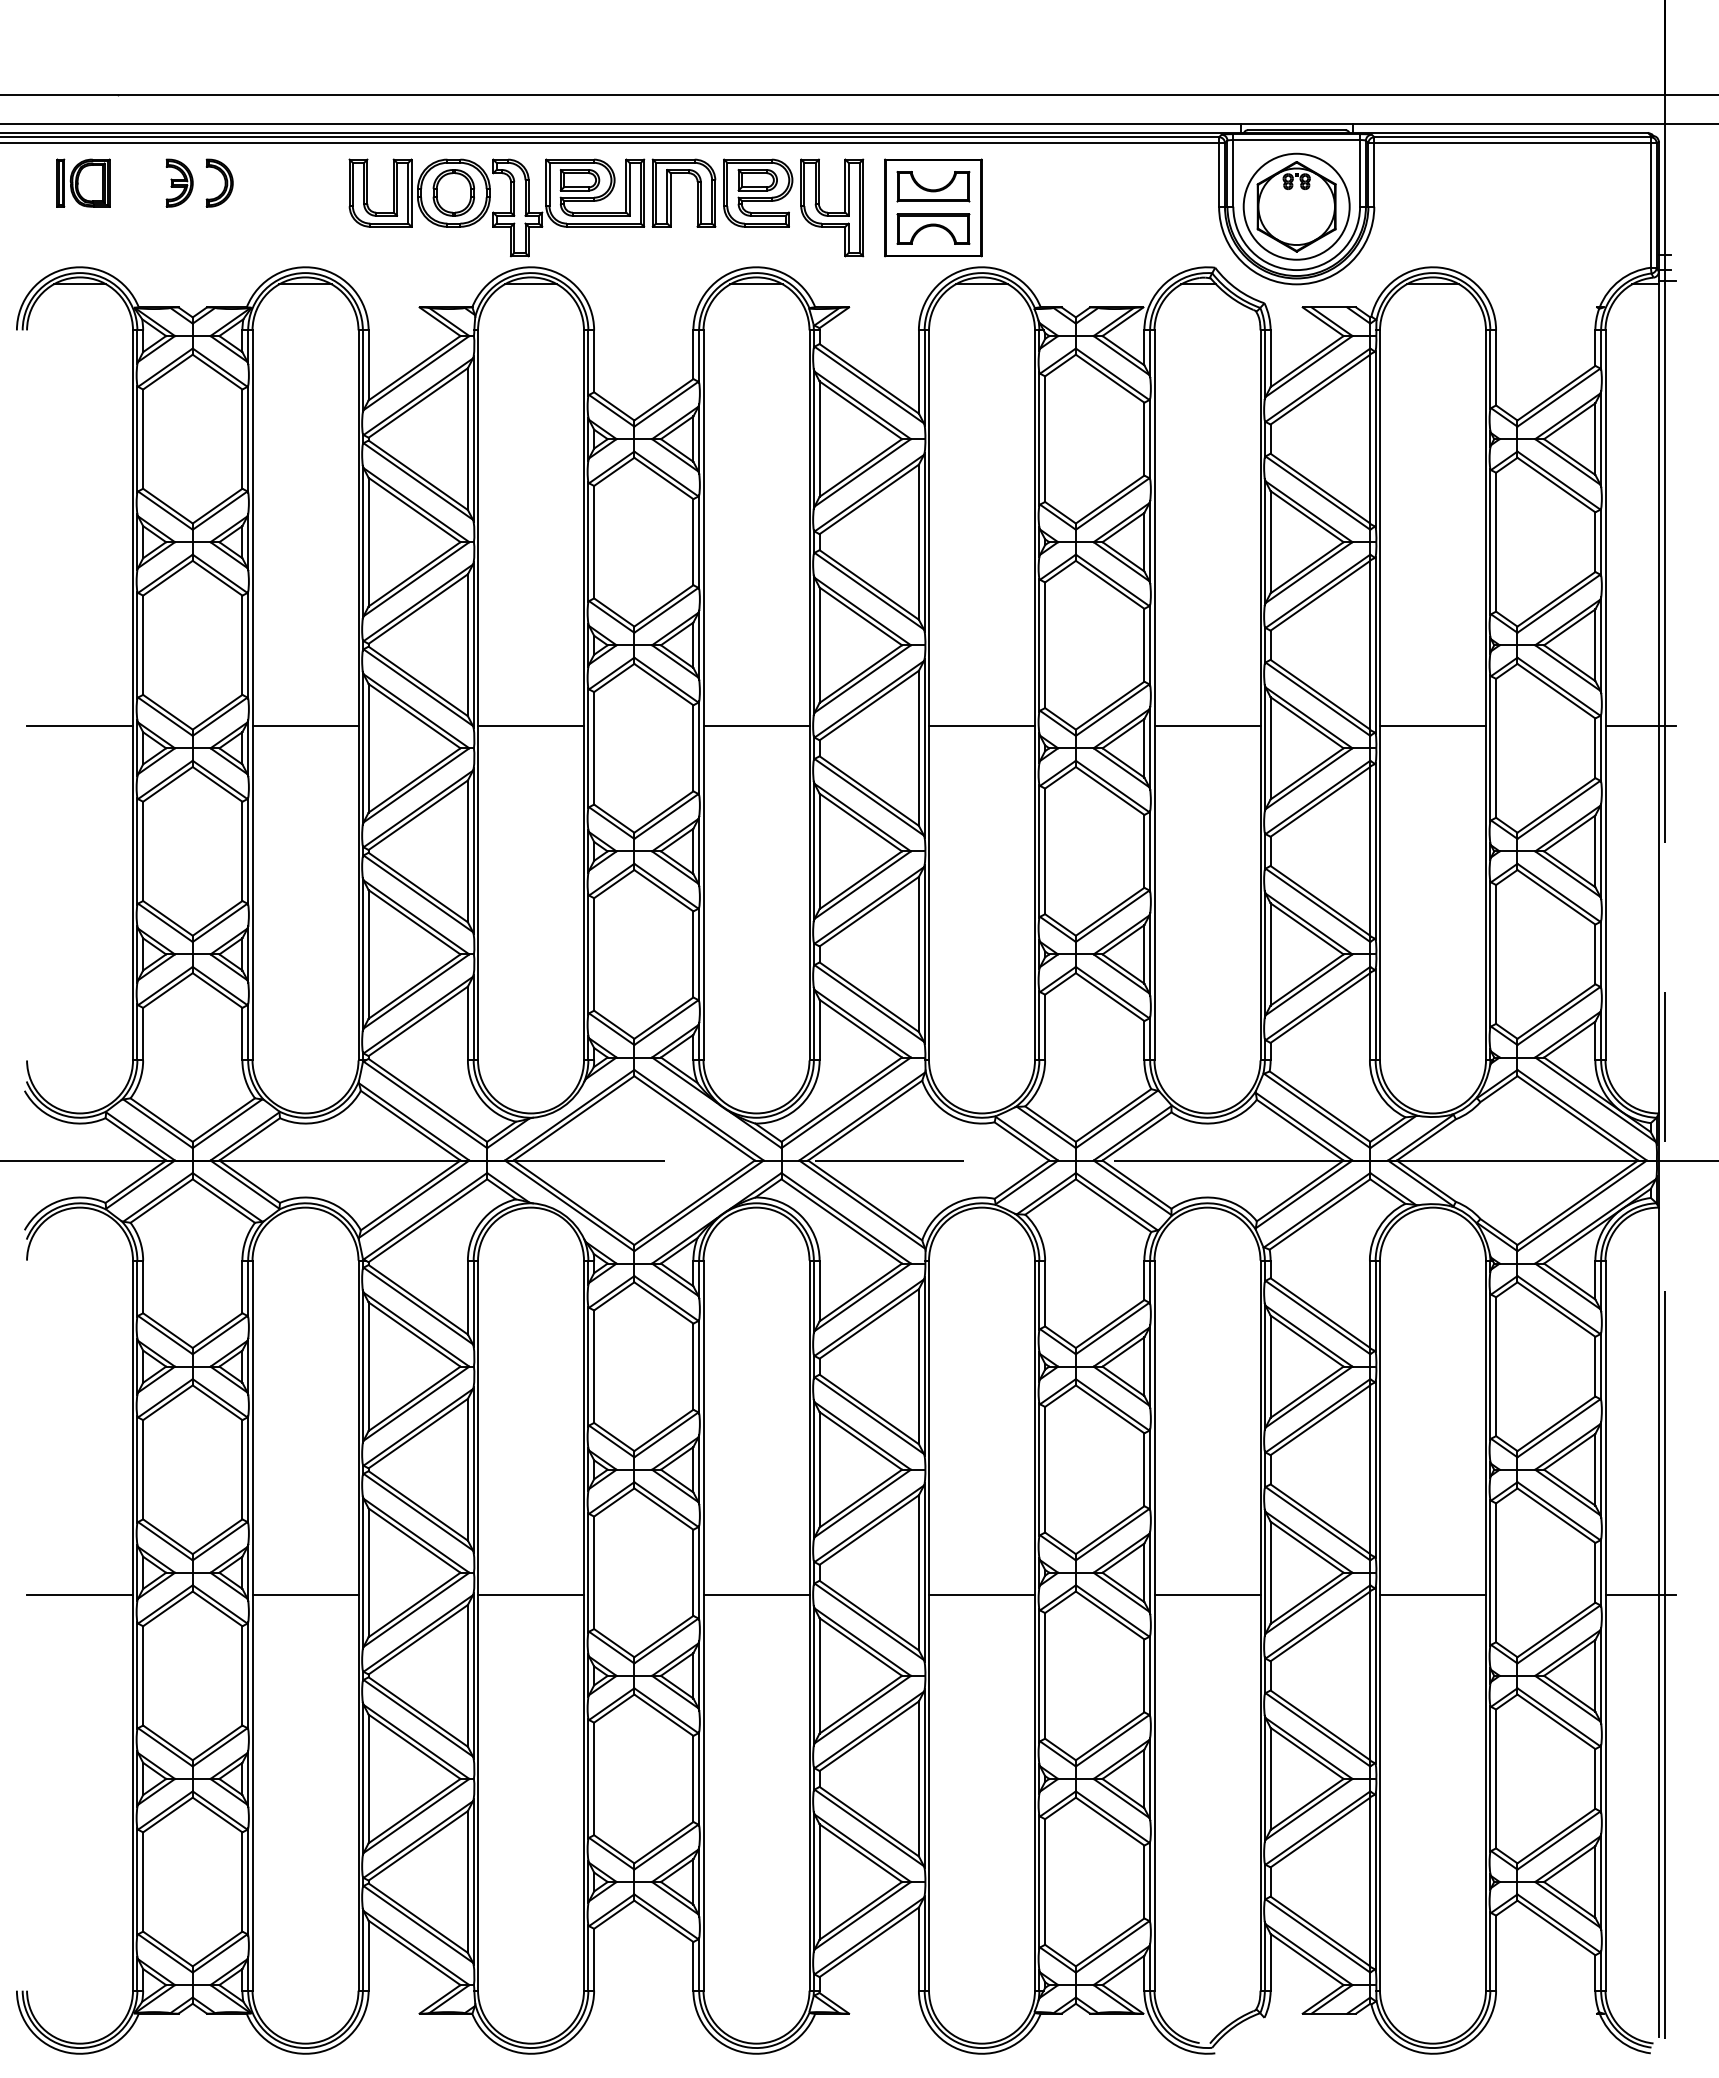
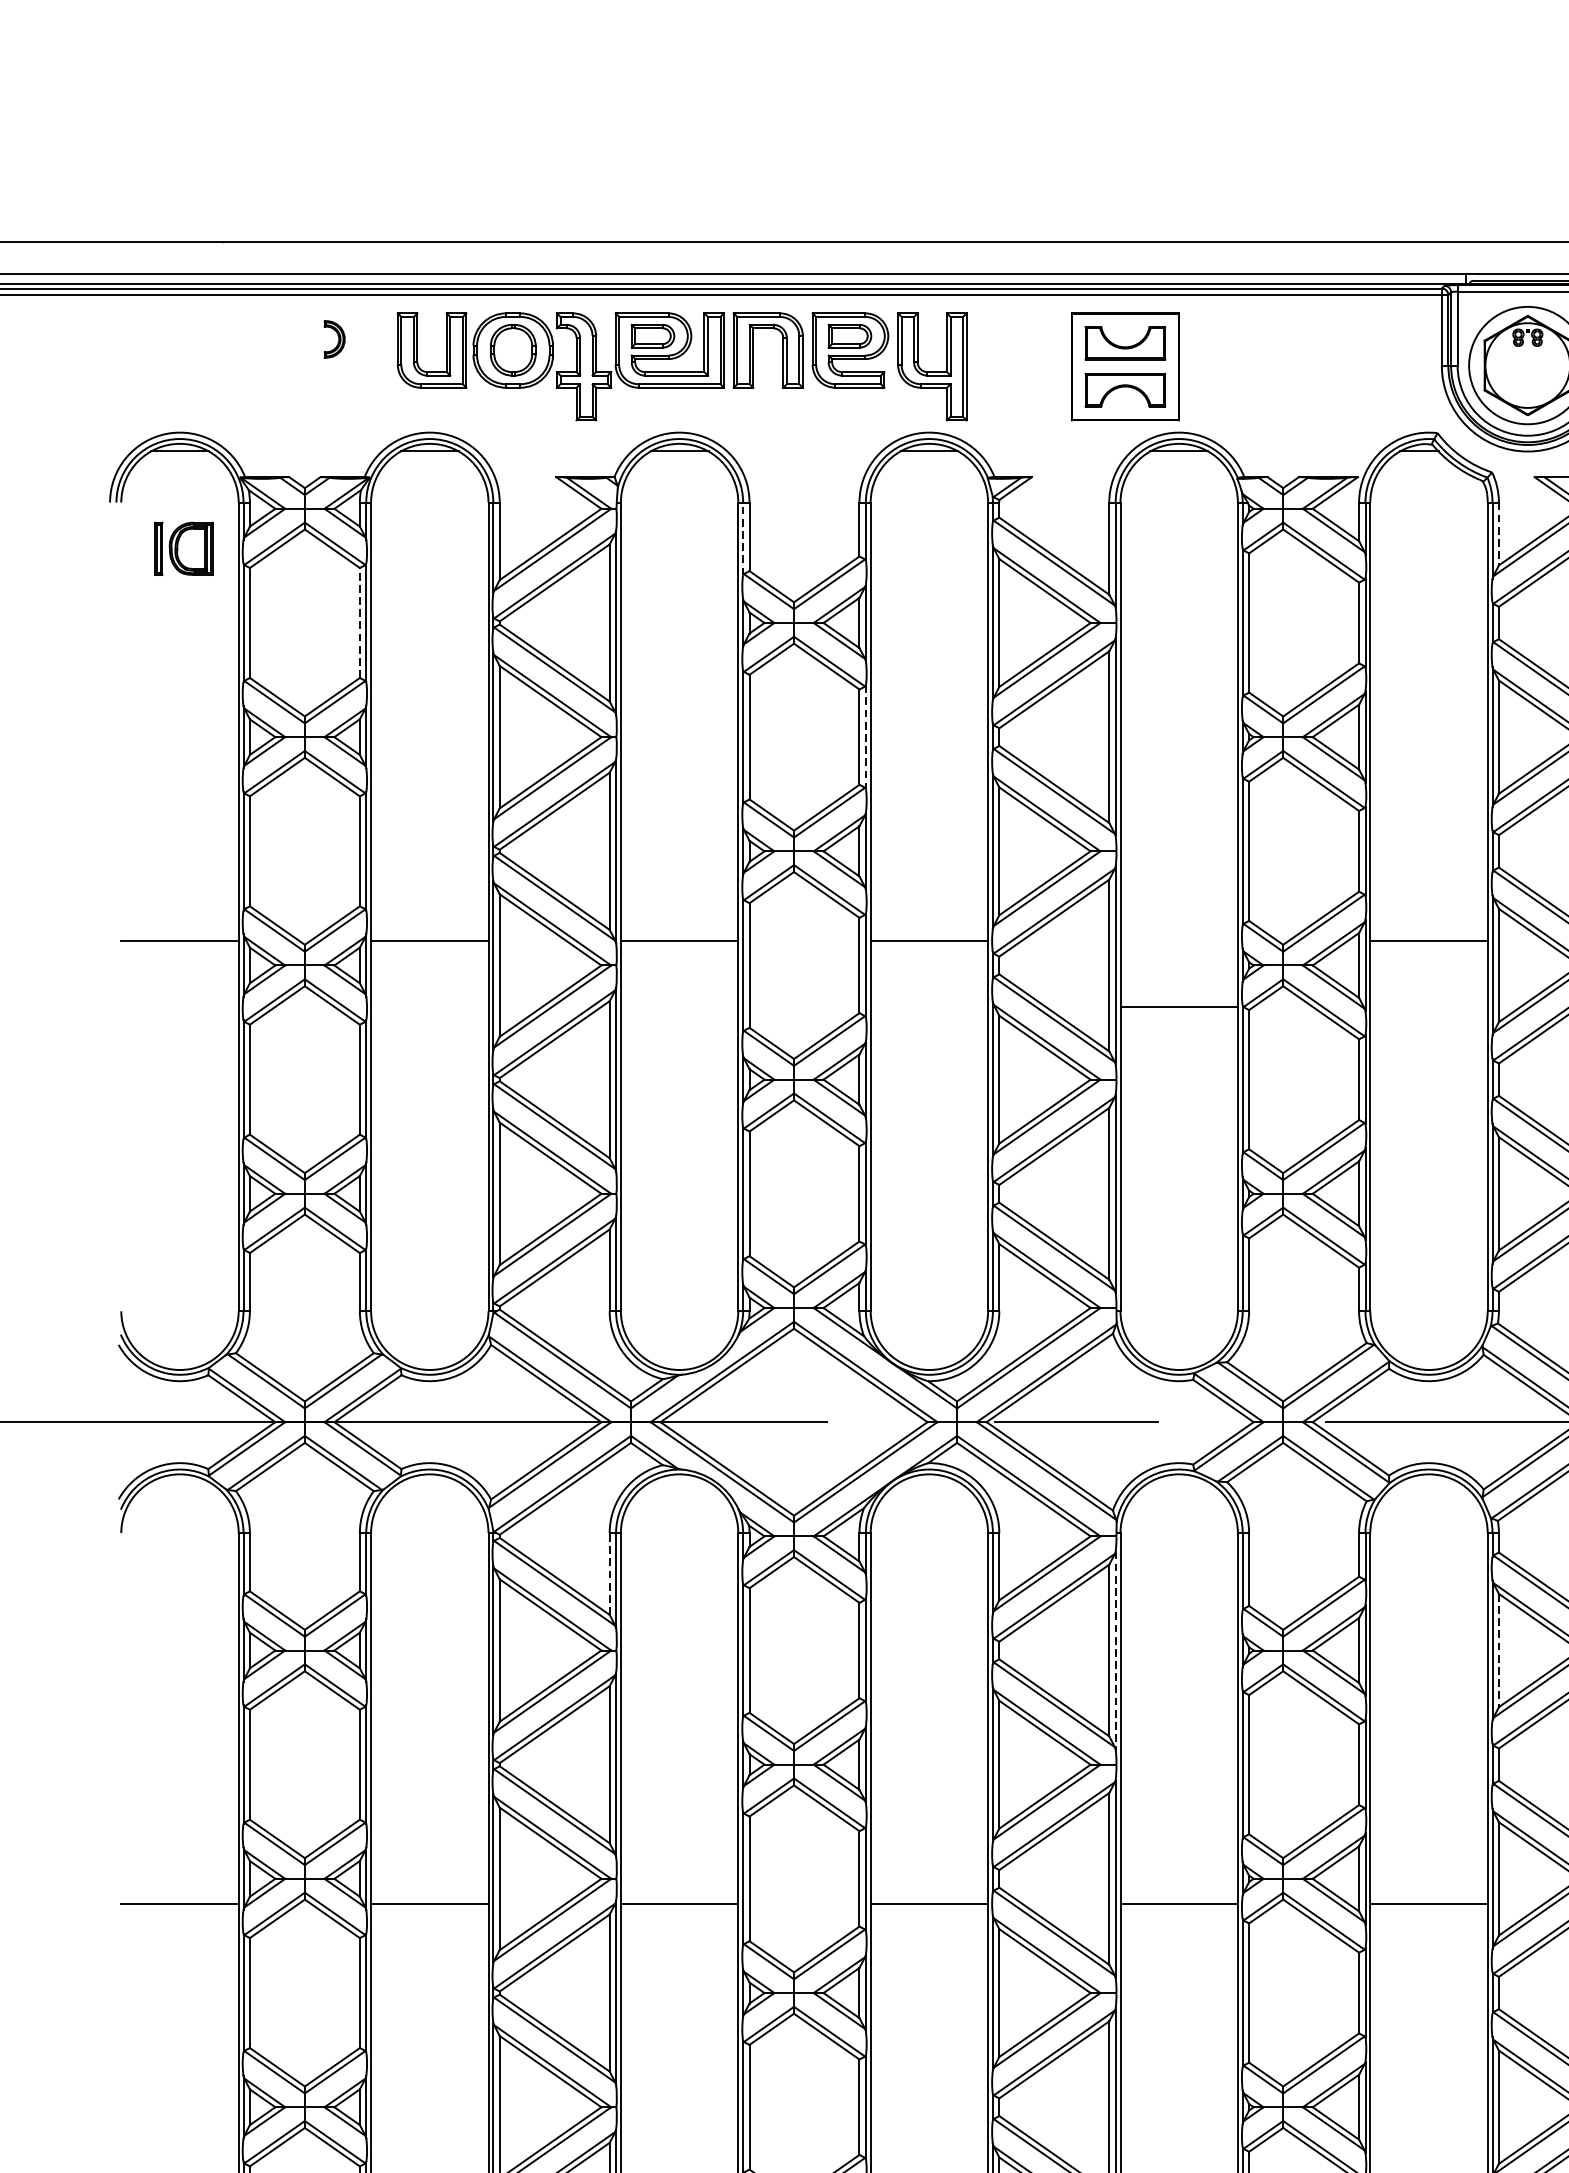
part: (83, 182) -> (183, 548), moved
part: (179, 182) -> (290, 338), removed
part: (219, 182) -> (334, 338), size x0.7
part: (606, 207) -> (682, 366), moved
line: (1270, 359) -> (1498, 534), solid -> dashed
line: (588, 363) -> (743, 539), solid -> dashed
line: (242, 439) -> (359, 623), solid -> dashed
line: (699, 542) -> (866, 737), solid -> dashed
line: (982, 725) -> (1179, 1006), moved
line: (467, 1297) -> (609, 1573), solid -> dashed
line: (924, 1367) -> (1115, 1651), solid -> dashed
line: (1270, 1367) -> (1498, 1651), solid -> dashed

